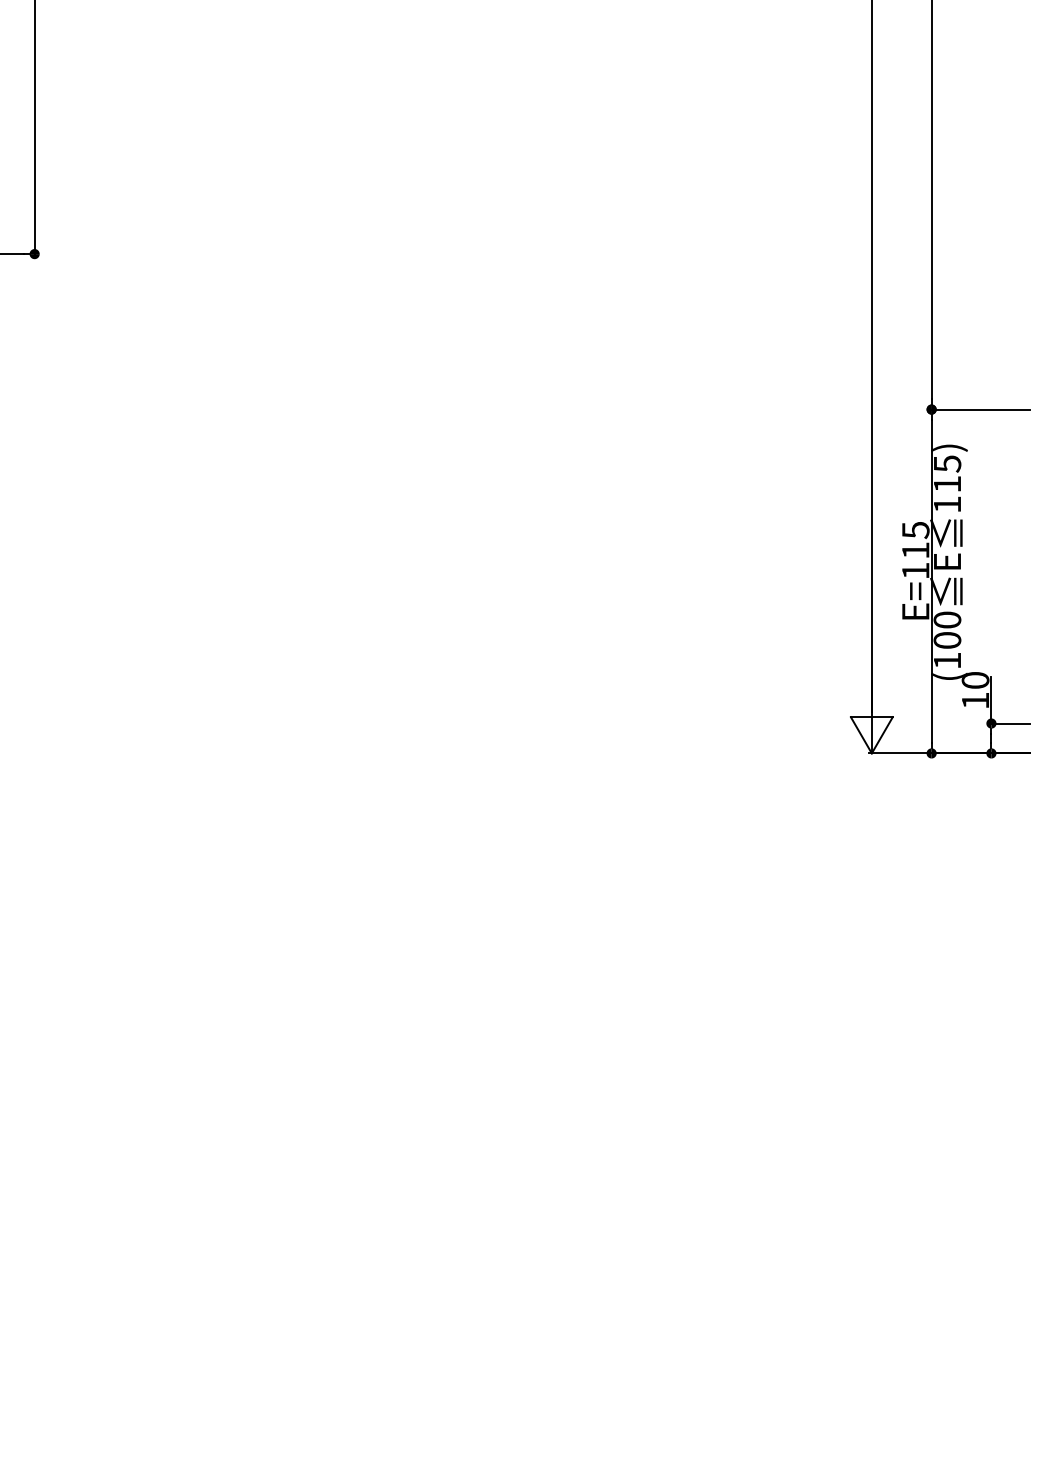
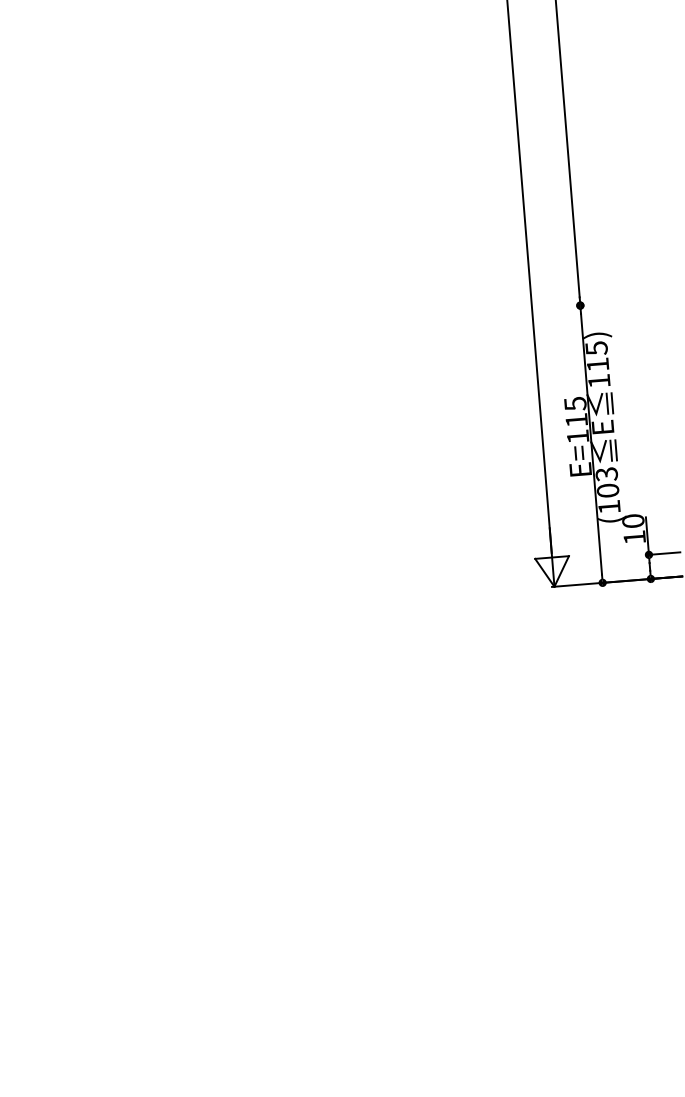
line: (979, 409) -> (618, 302), removed
text: (947, 619) -> (606, 473), (100 -> (103

